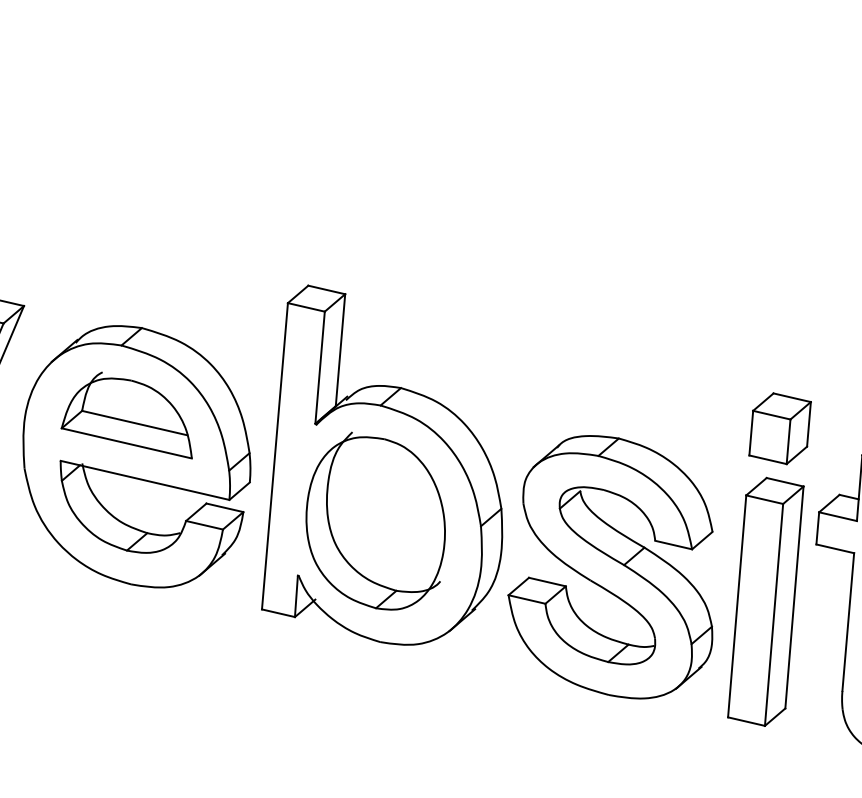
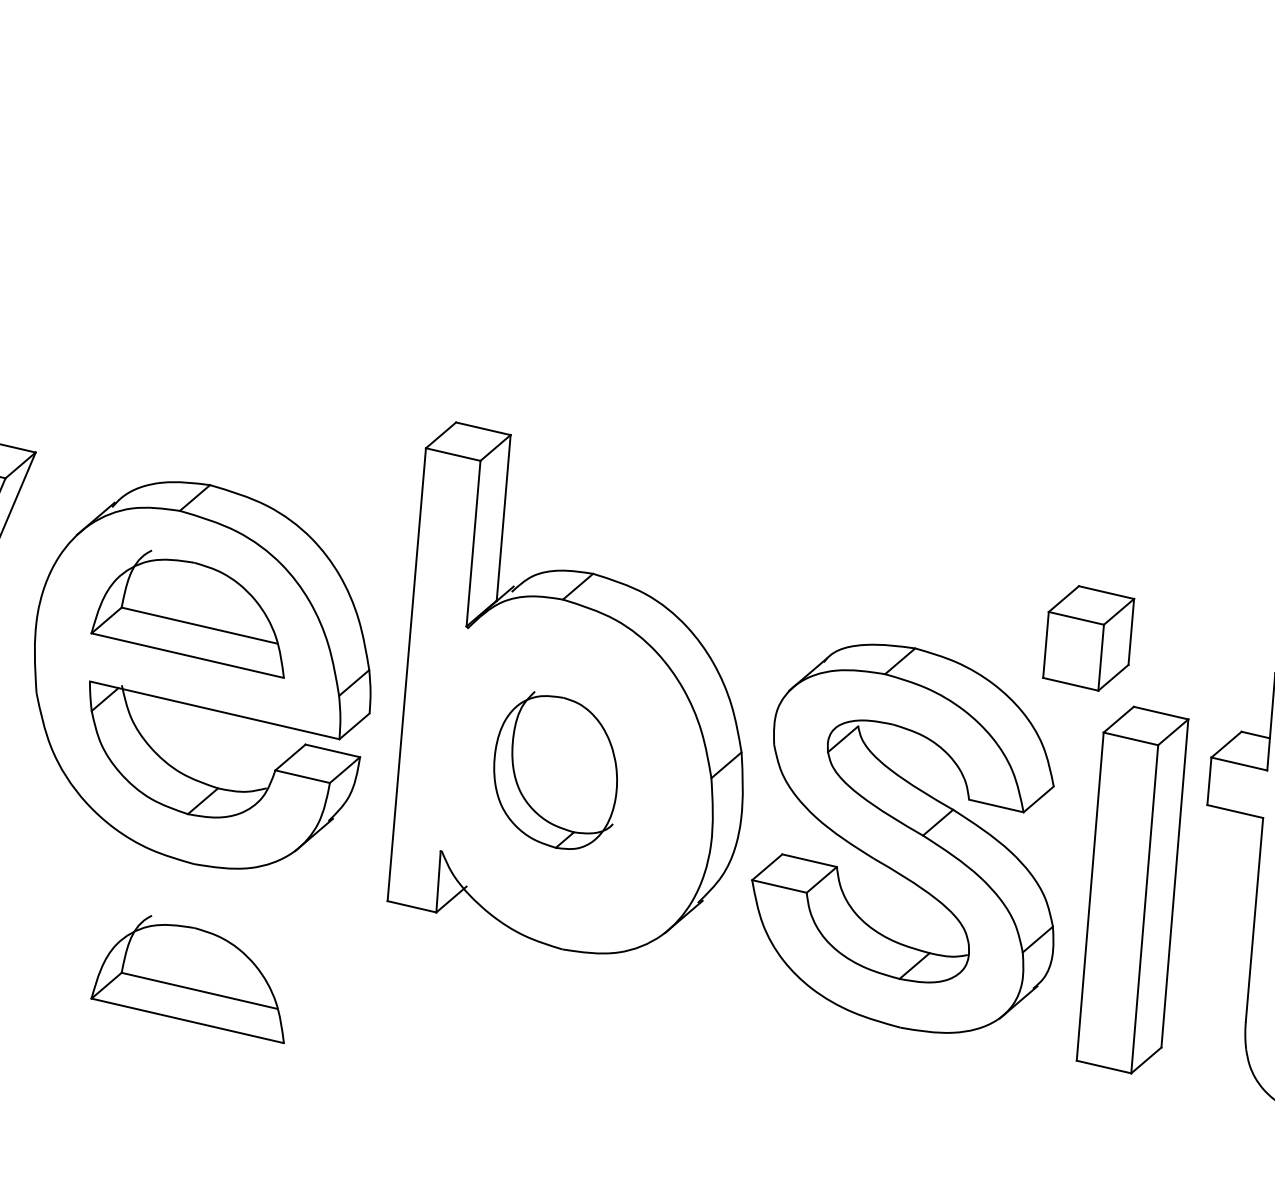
part: (779, 428) -> (1087, 638), moved
part: (375, 520) -> (555, 769), size x0.6
part: (126, 662) -> (187, 979), added

